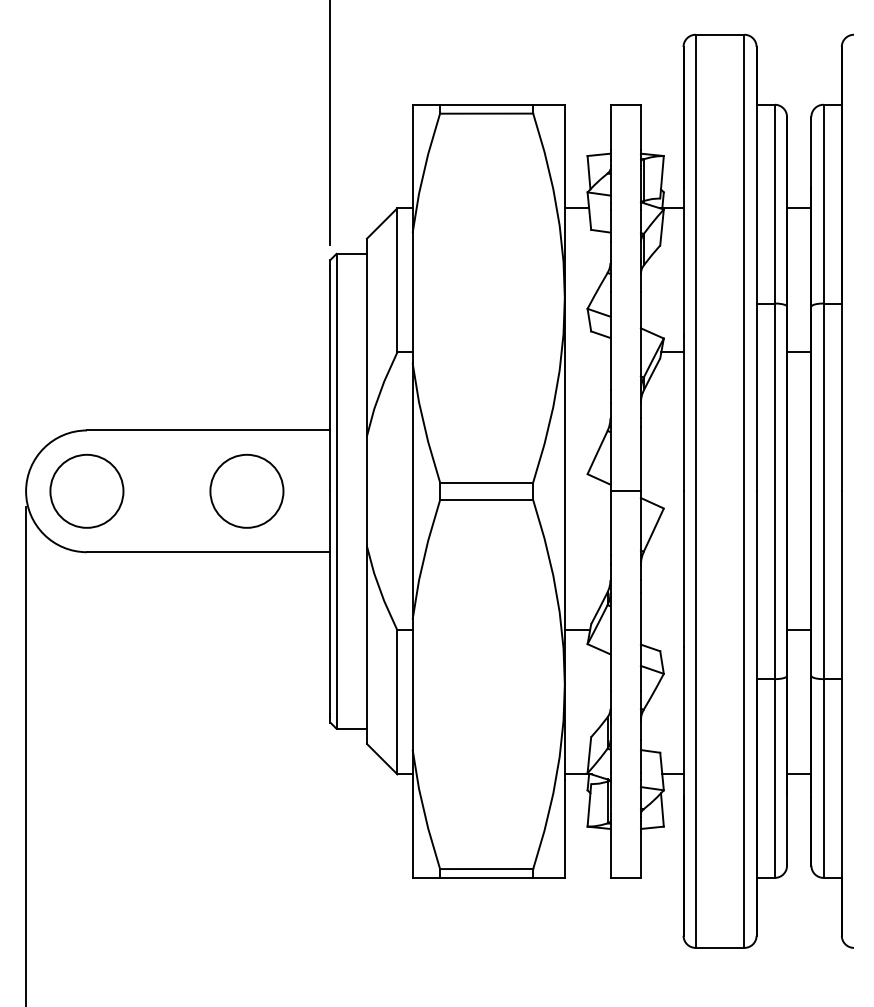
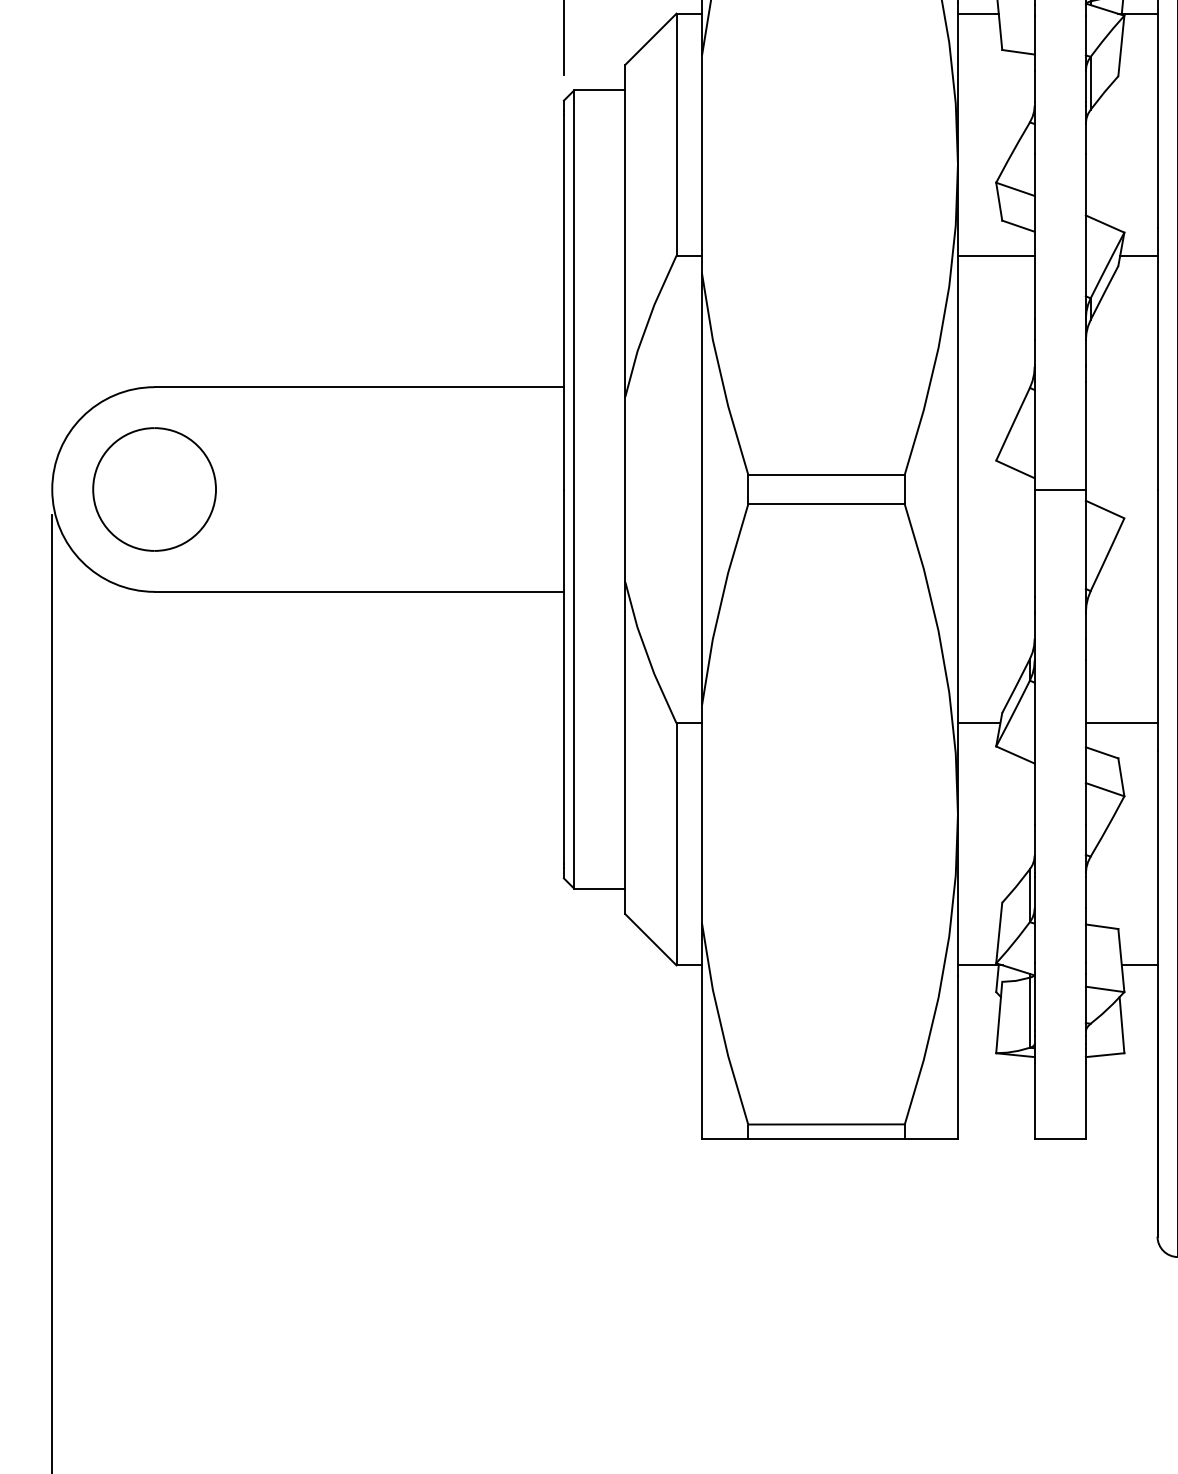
line: (587, 352) -> (996, 256), added
part: (246, 490) -> (422, 488), removed
line: (661, 630) -> (1120, 723), added

